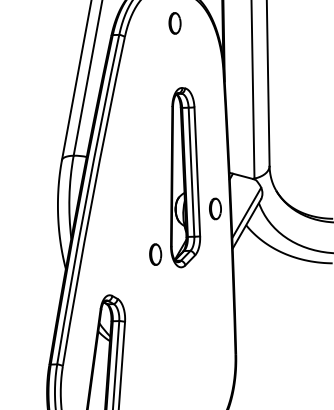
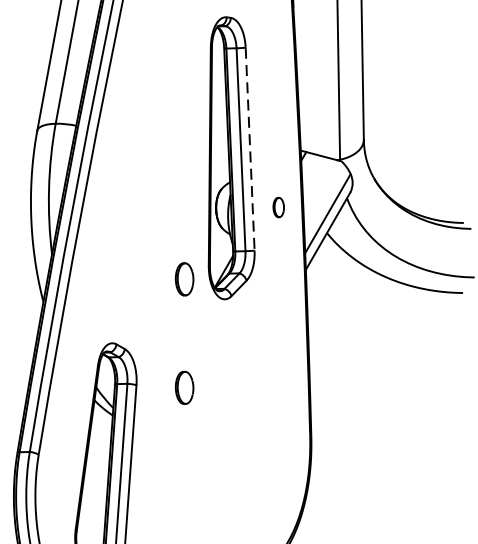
line: (197, 171) -> (250, 148), solid -> dashed
part: (215, 208) -> (278, 206), size x0.6
part: (155, 323) -> (184, 387), added

